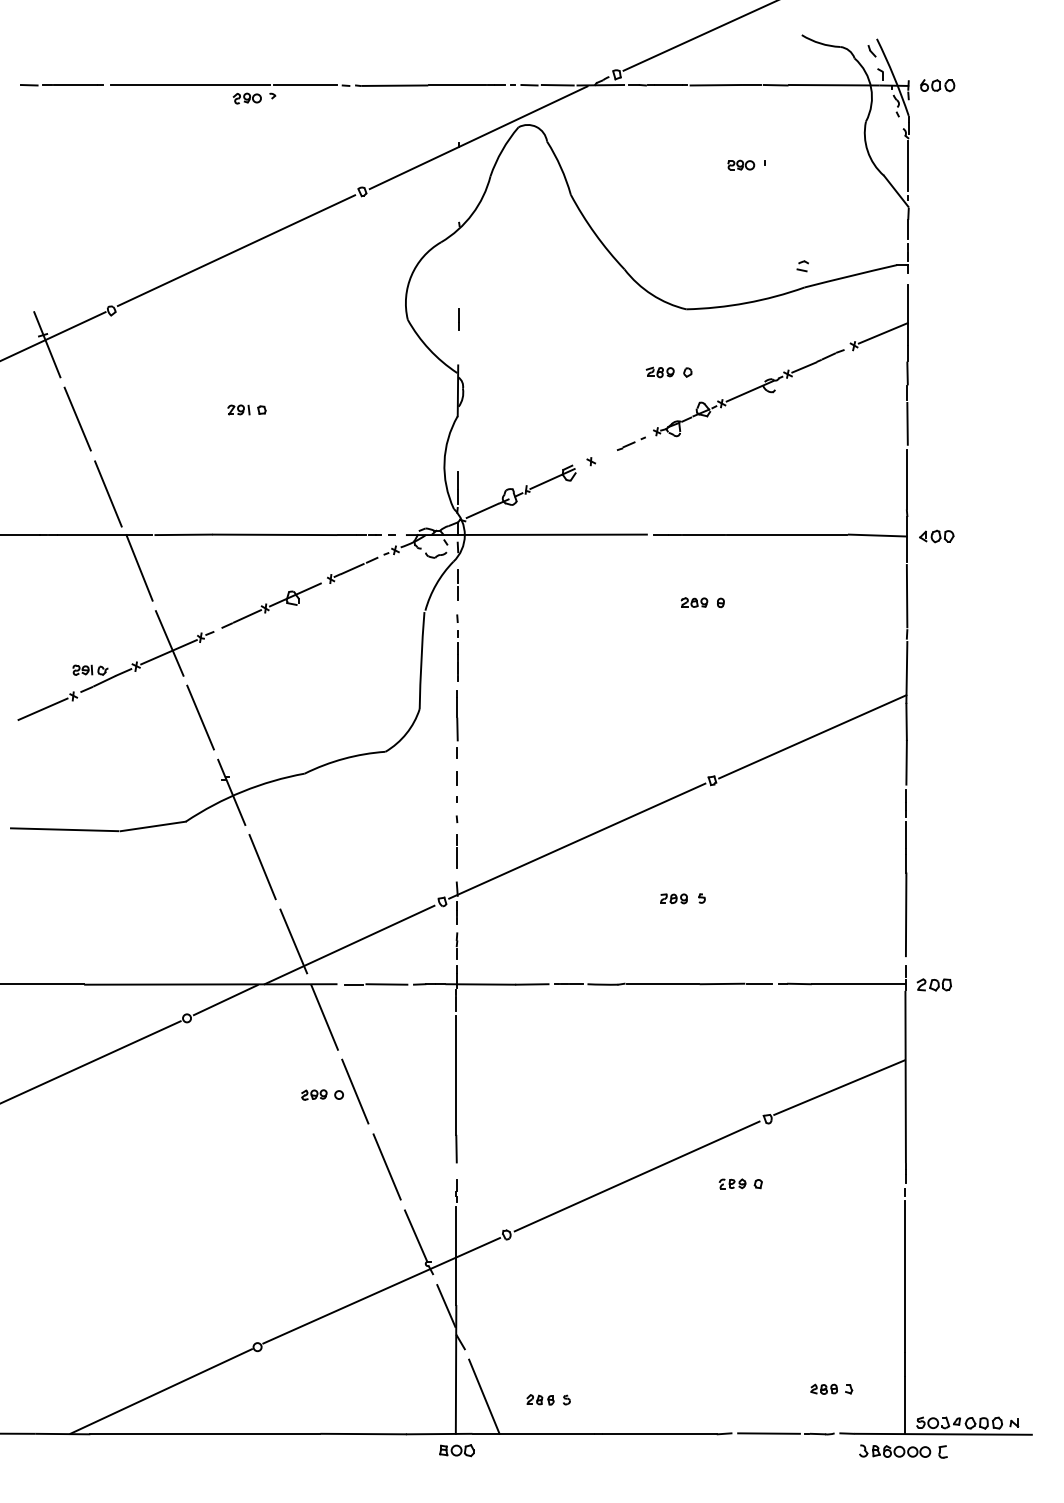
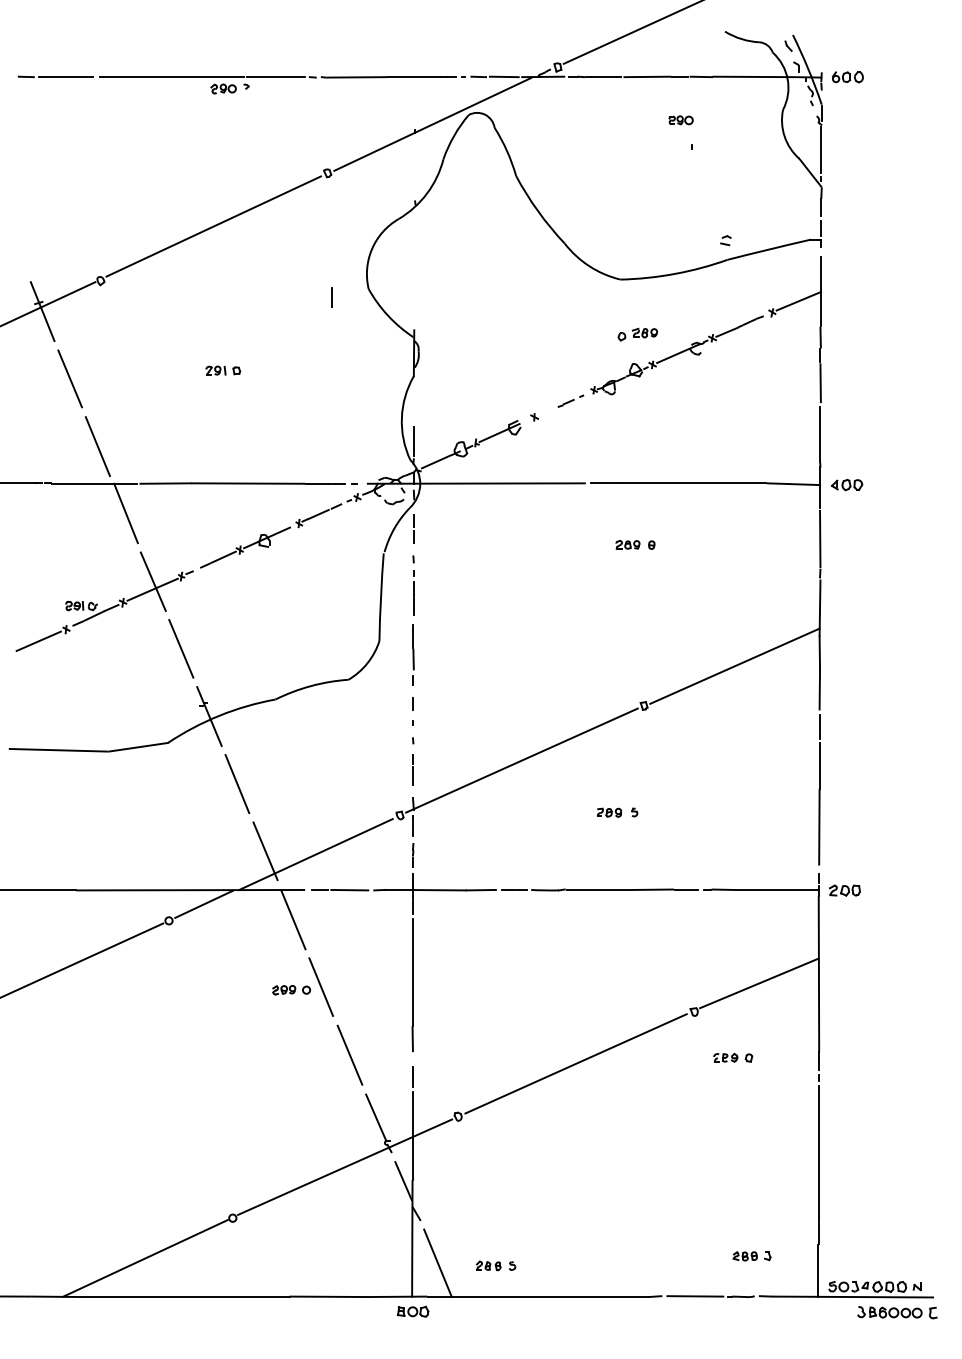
part: (741, 164) -> (681, 119), moved
line: (458, 319) -> (332, 297), moved
part: (659, 372) -> (644, 333), moved
part: (740, 1183) -> (732, 1057), moved
part: (903, 1451) -> (897, 1312), moved

